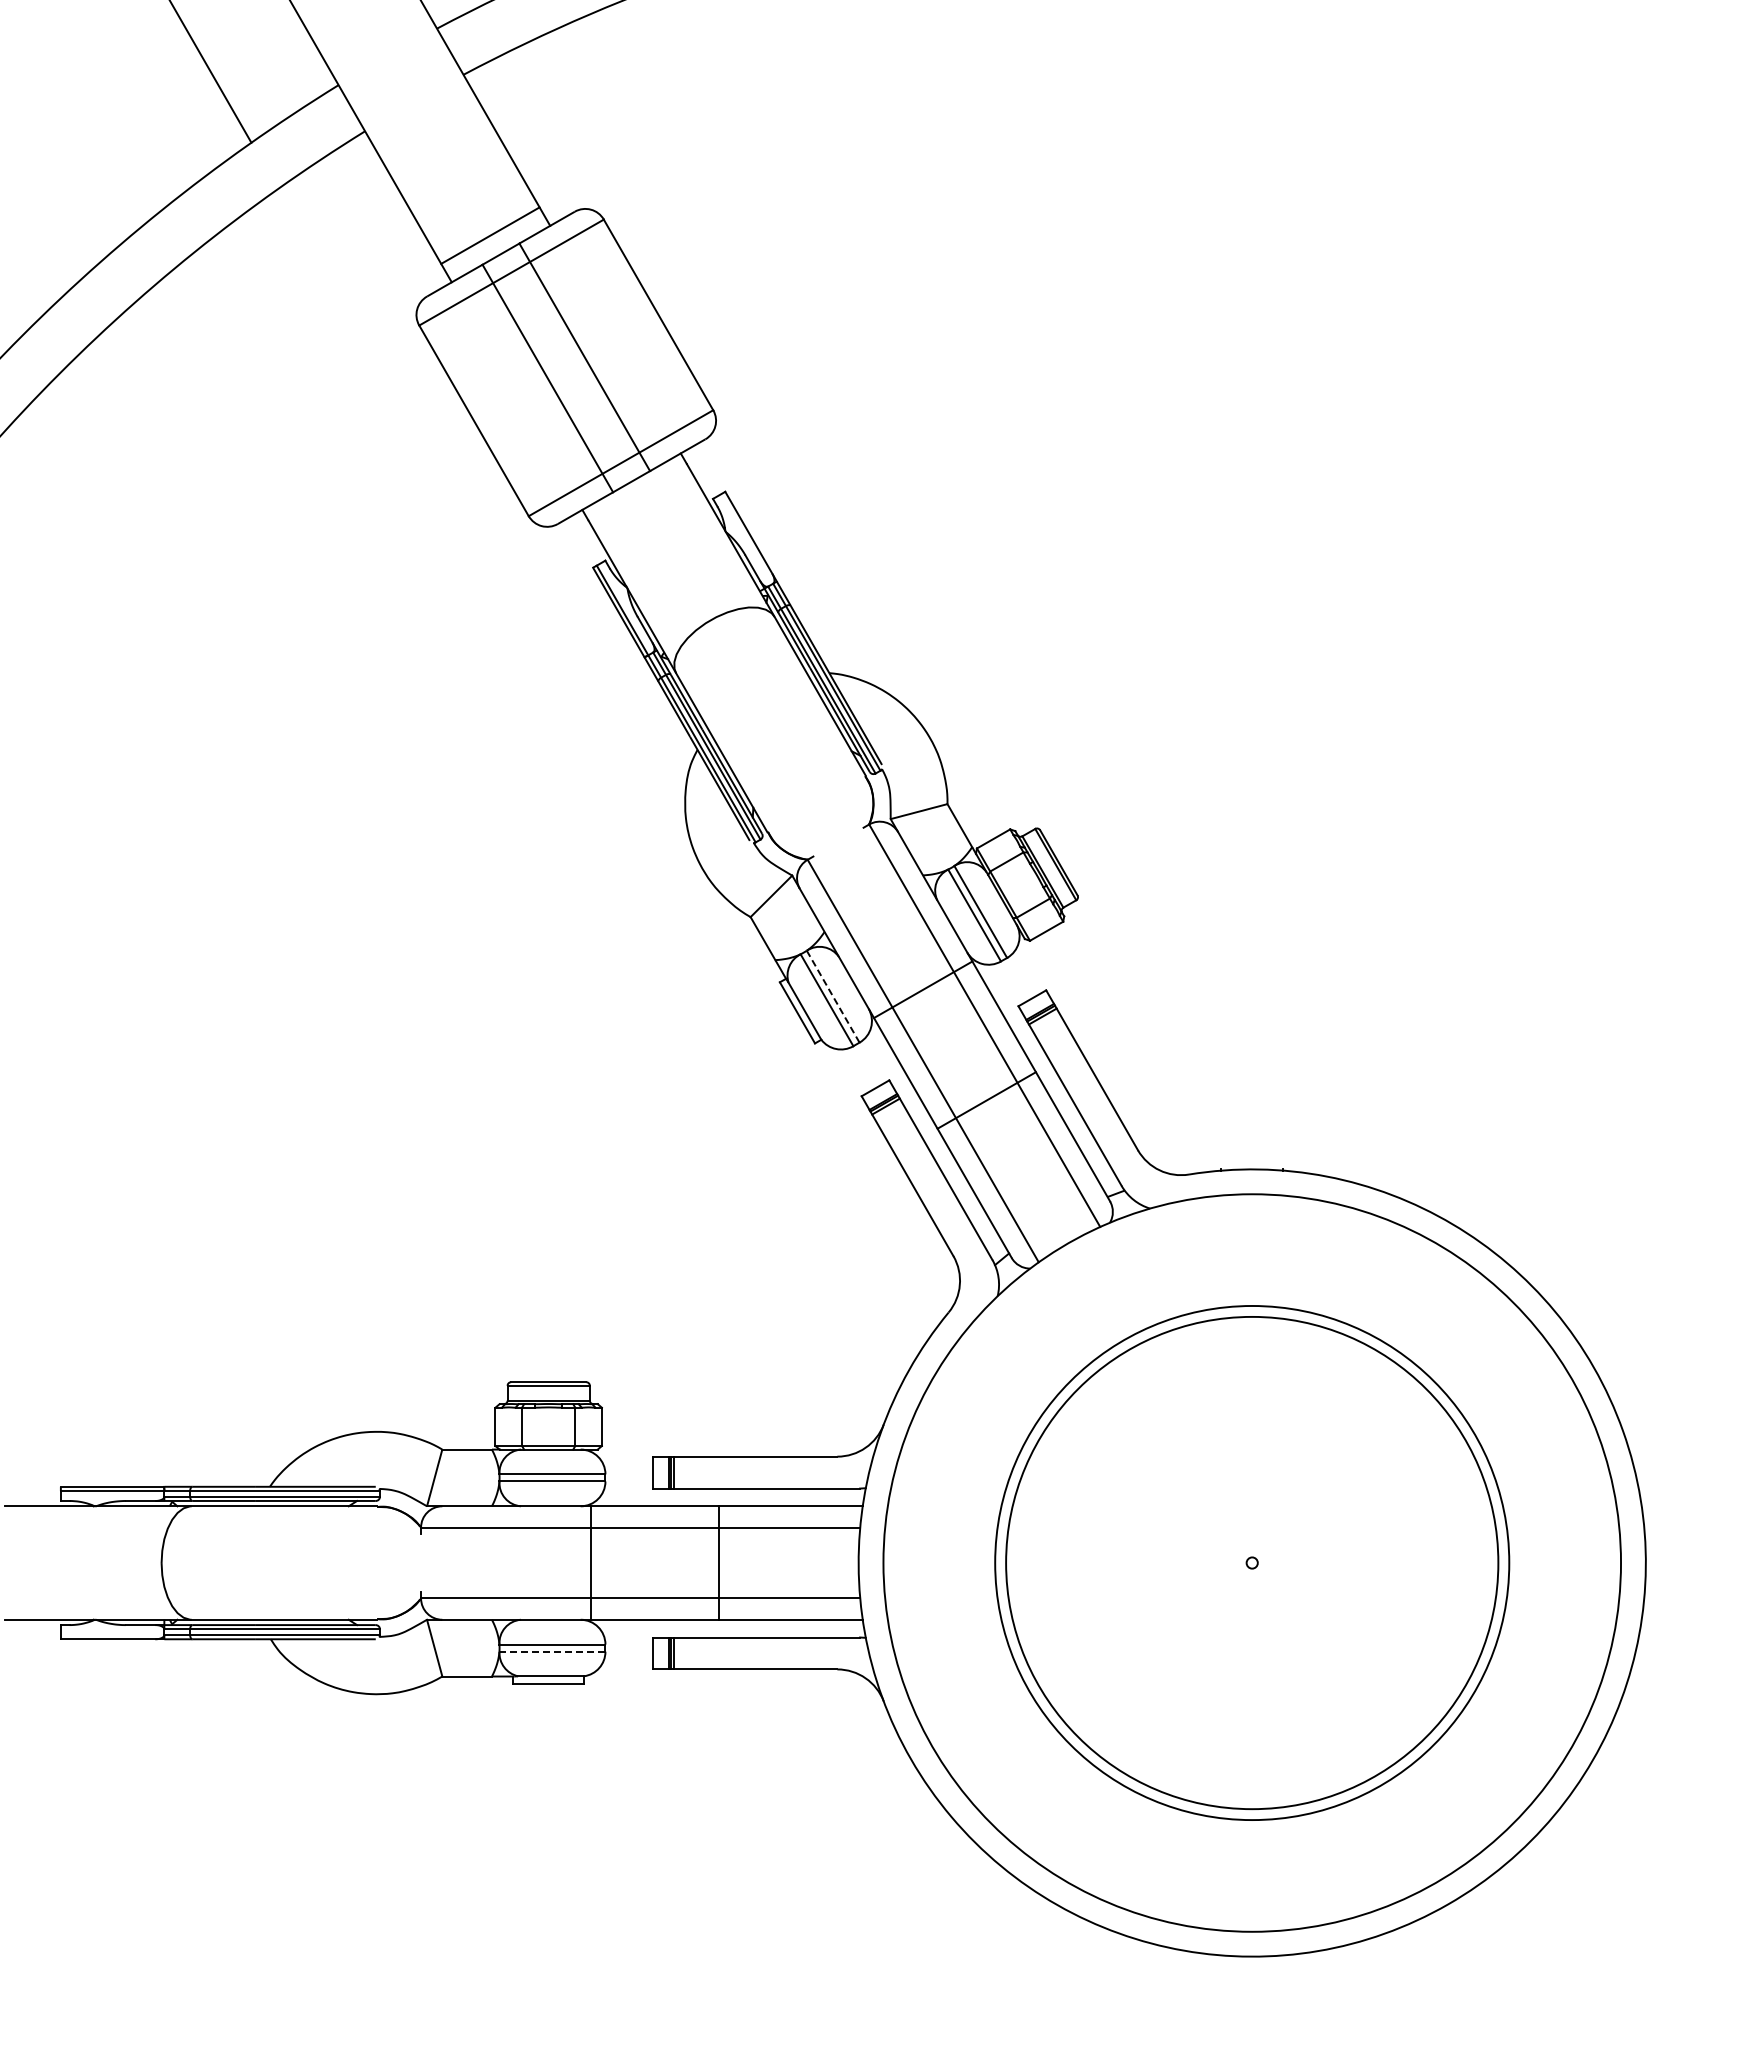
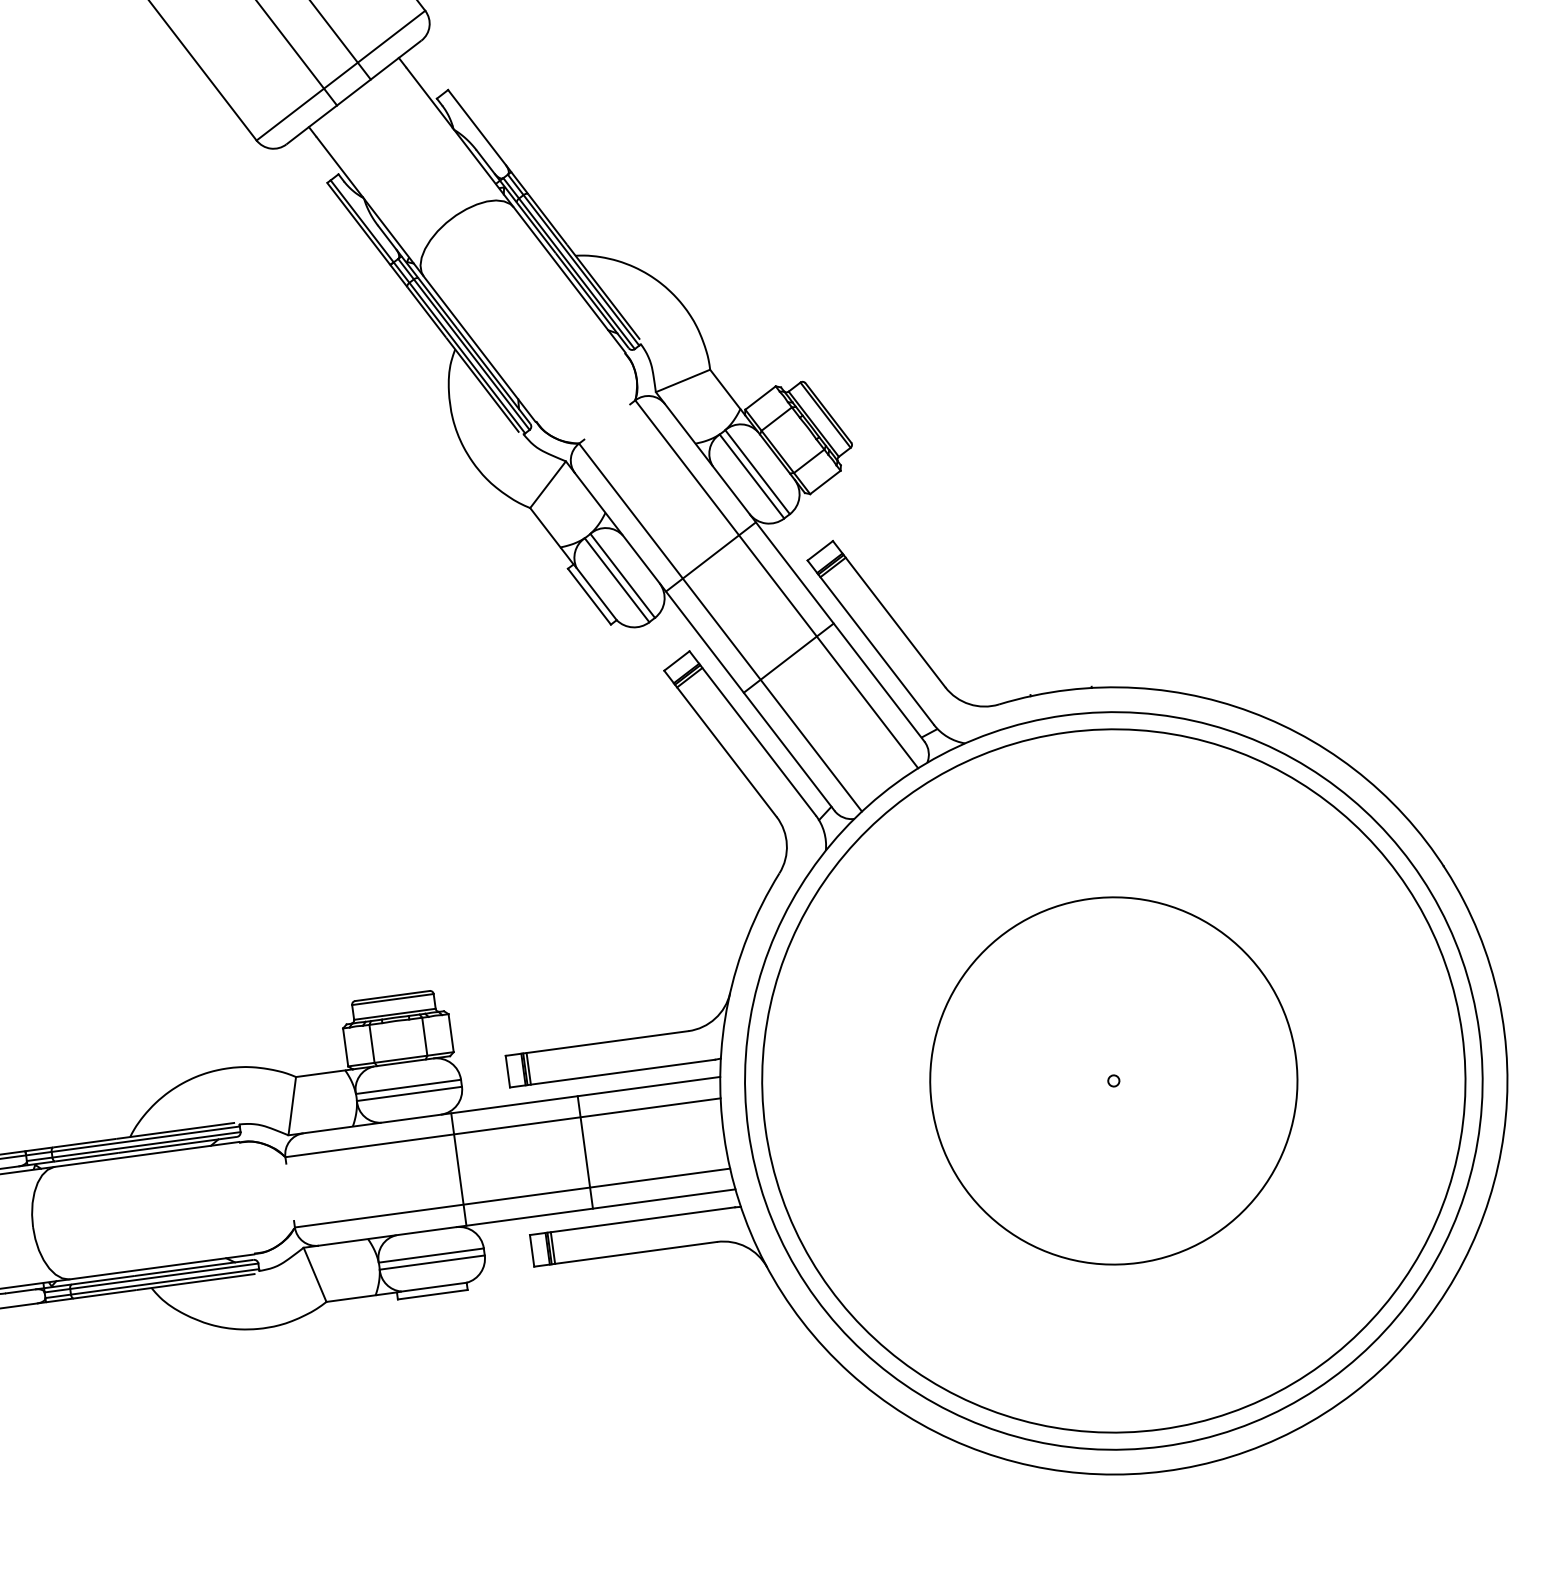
line: (833, 996) -> (622, 575), dashed -> solid
circle: (1251, 1562) -> (1113, 1080), size x0.71
circle: (1251, 1562) -> (1113, 1080), size x1.43
line: (552, 1651) -> (432, 1262), dashed -> solid

